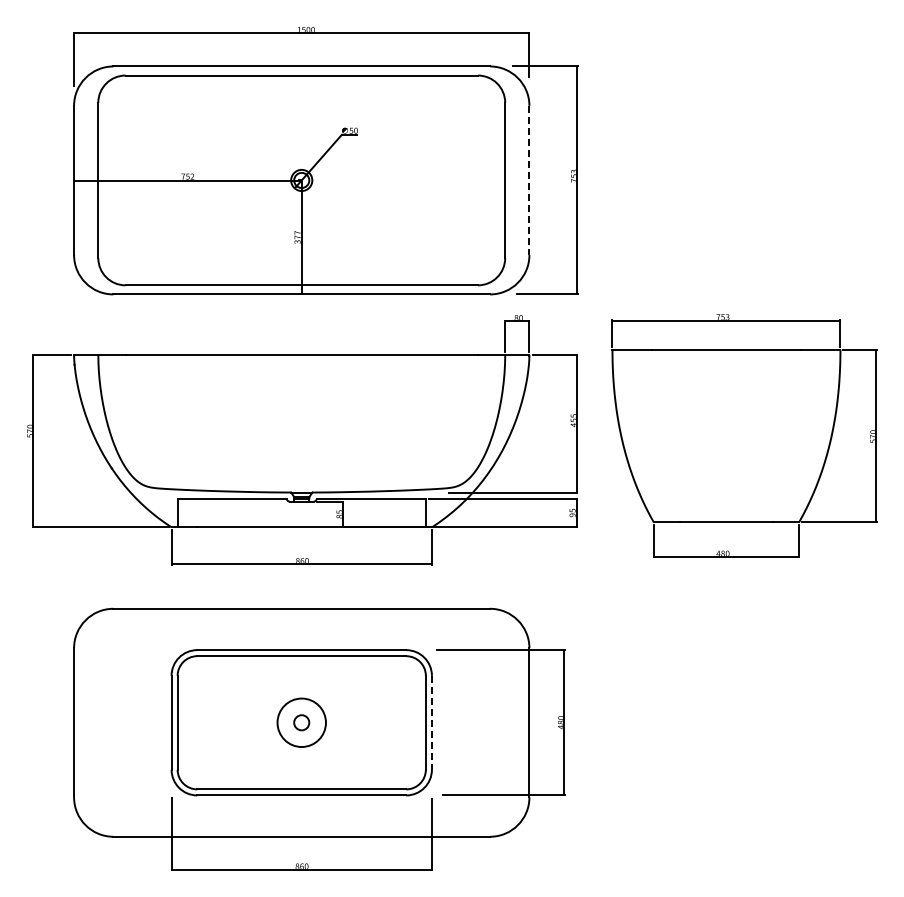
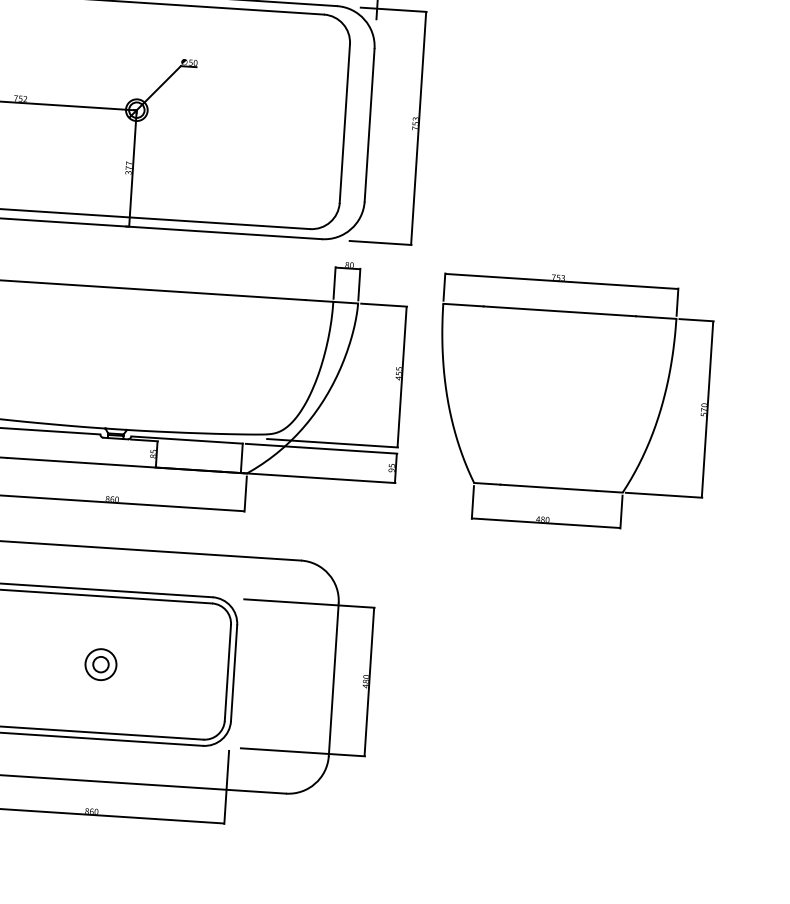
line: (529, 180) -> (369, 125), dashed -> solid
circle: (301, 722) -> (100, 664), size x0.62
line: (431, 722) -> (233, 672), dashed -> solid

